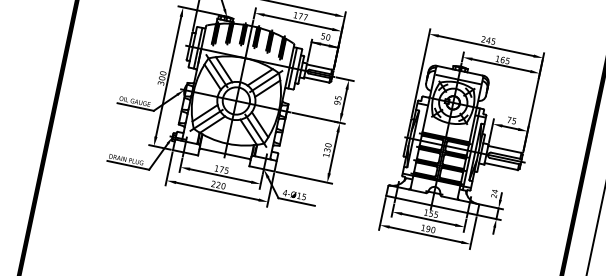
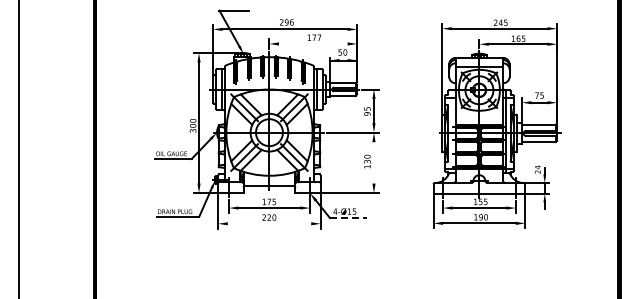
line: (297, 21) -> (312, 43), removed
line: (334, 152) -> (374, 162), removed
line: (217, 191) -> (269, 223), removed
line: (296, 202) -> (348, 218), solid -> dashed

